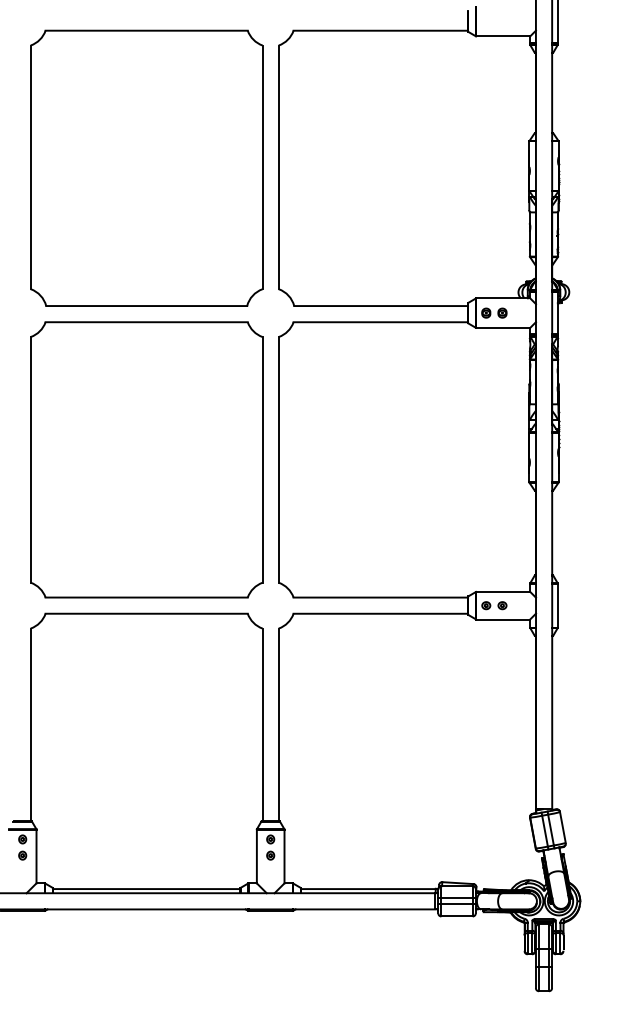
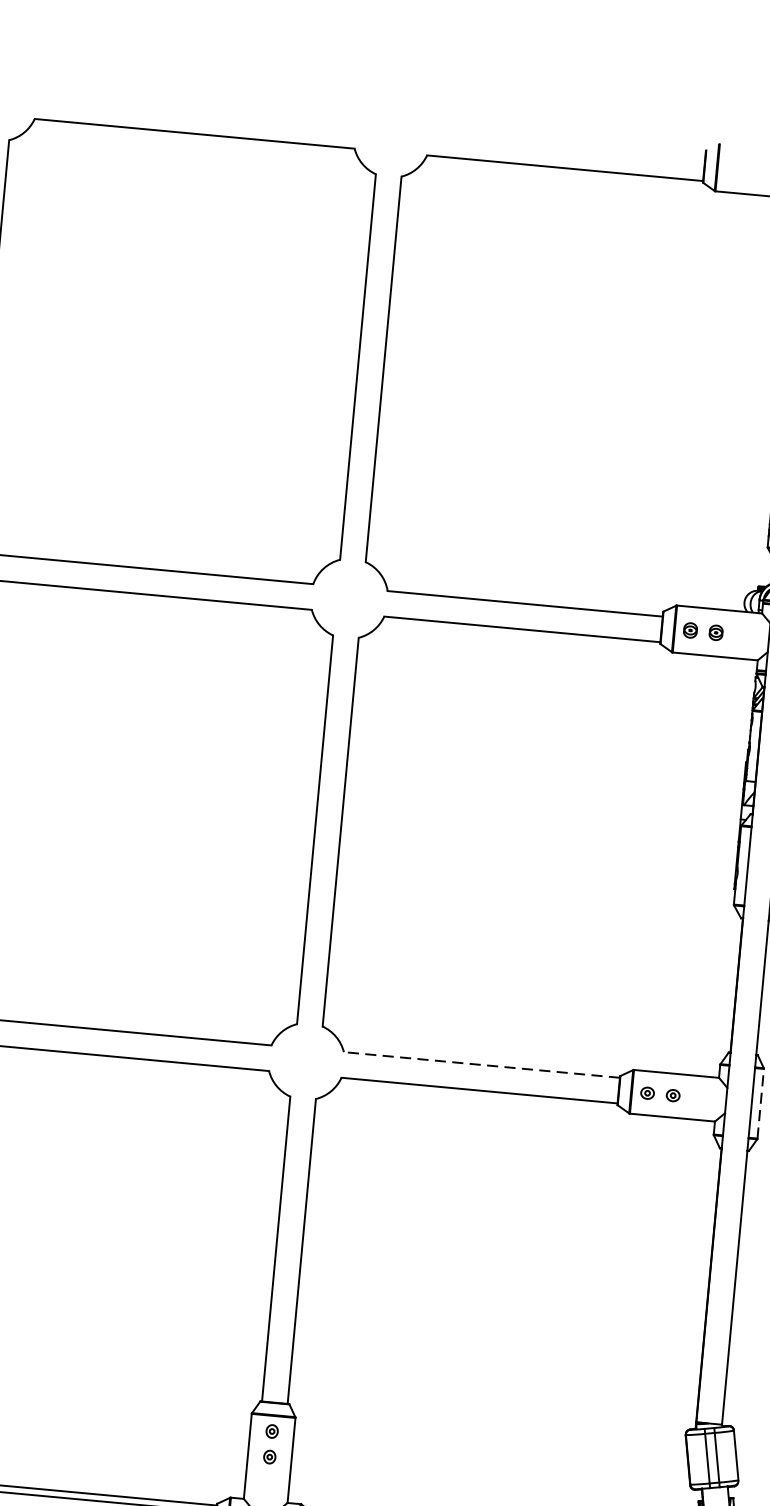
line: (380, 597) -> (481, 1064), solid -> dashed
line: (557, 605) -> (760, 1103), solid -> dashed

